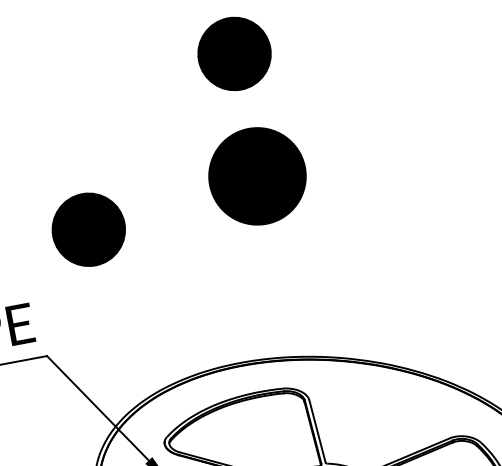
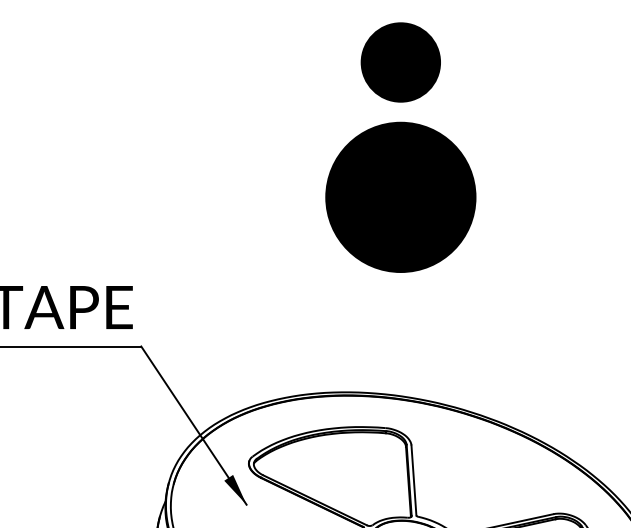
part: (257, 175) -> (400, 196), size x1.43
part: (88, 229) -> (210, 220), removed

